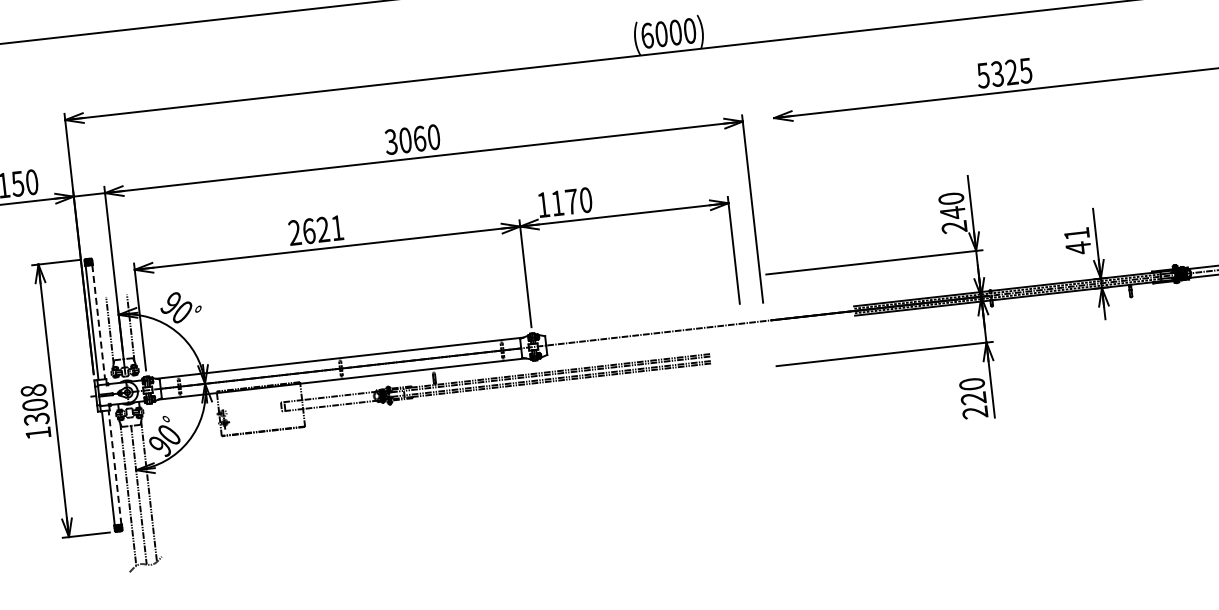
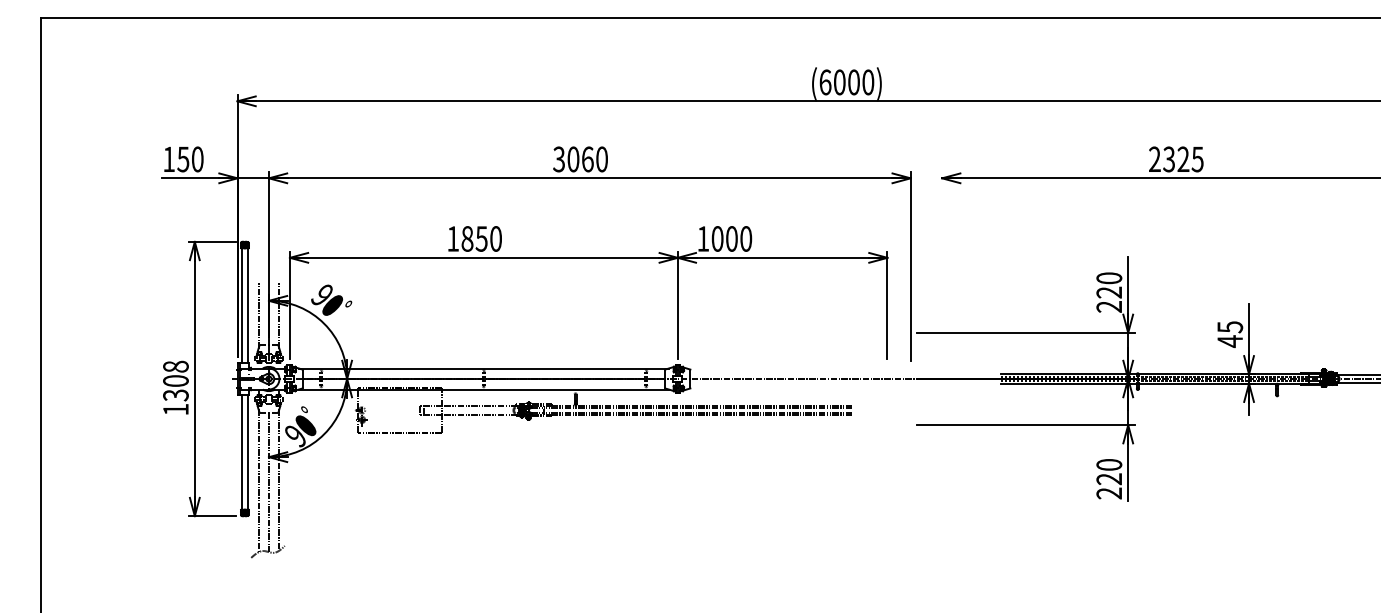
text: (982, 75) -> (1154, 159), 5325 -> 2325
text: (564, 202) -> (724, 238), 1170 -> 1000
text: (952, 213) -> (1108, 292), 240 -> 220
text: (316, 230) -> (474, 238), 2621 -> 1850
text: (1077, 234) -> (1230, 327), 41 -> 45
line: (99, 322) -> (248, 306), dashed -> solid
line: (115, 466) -> (248, 451), dashed -> solid

